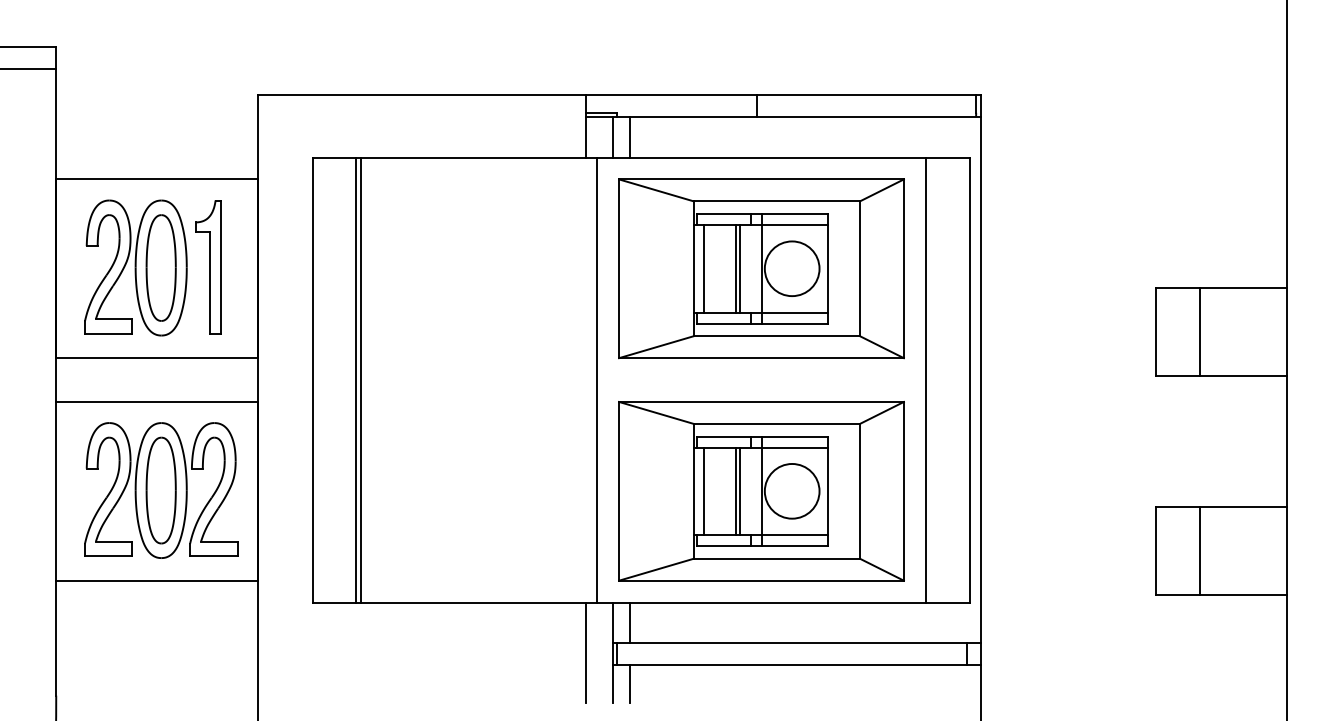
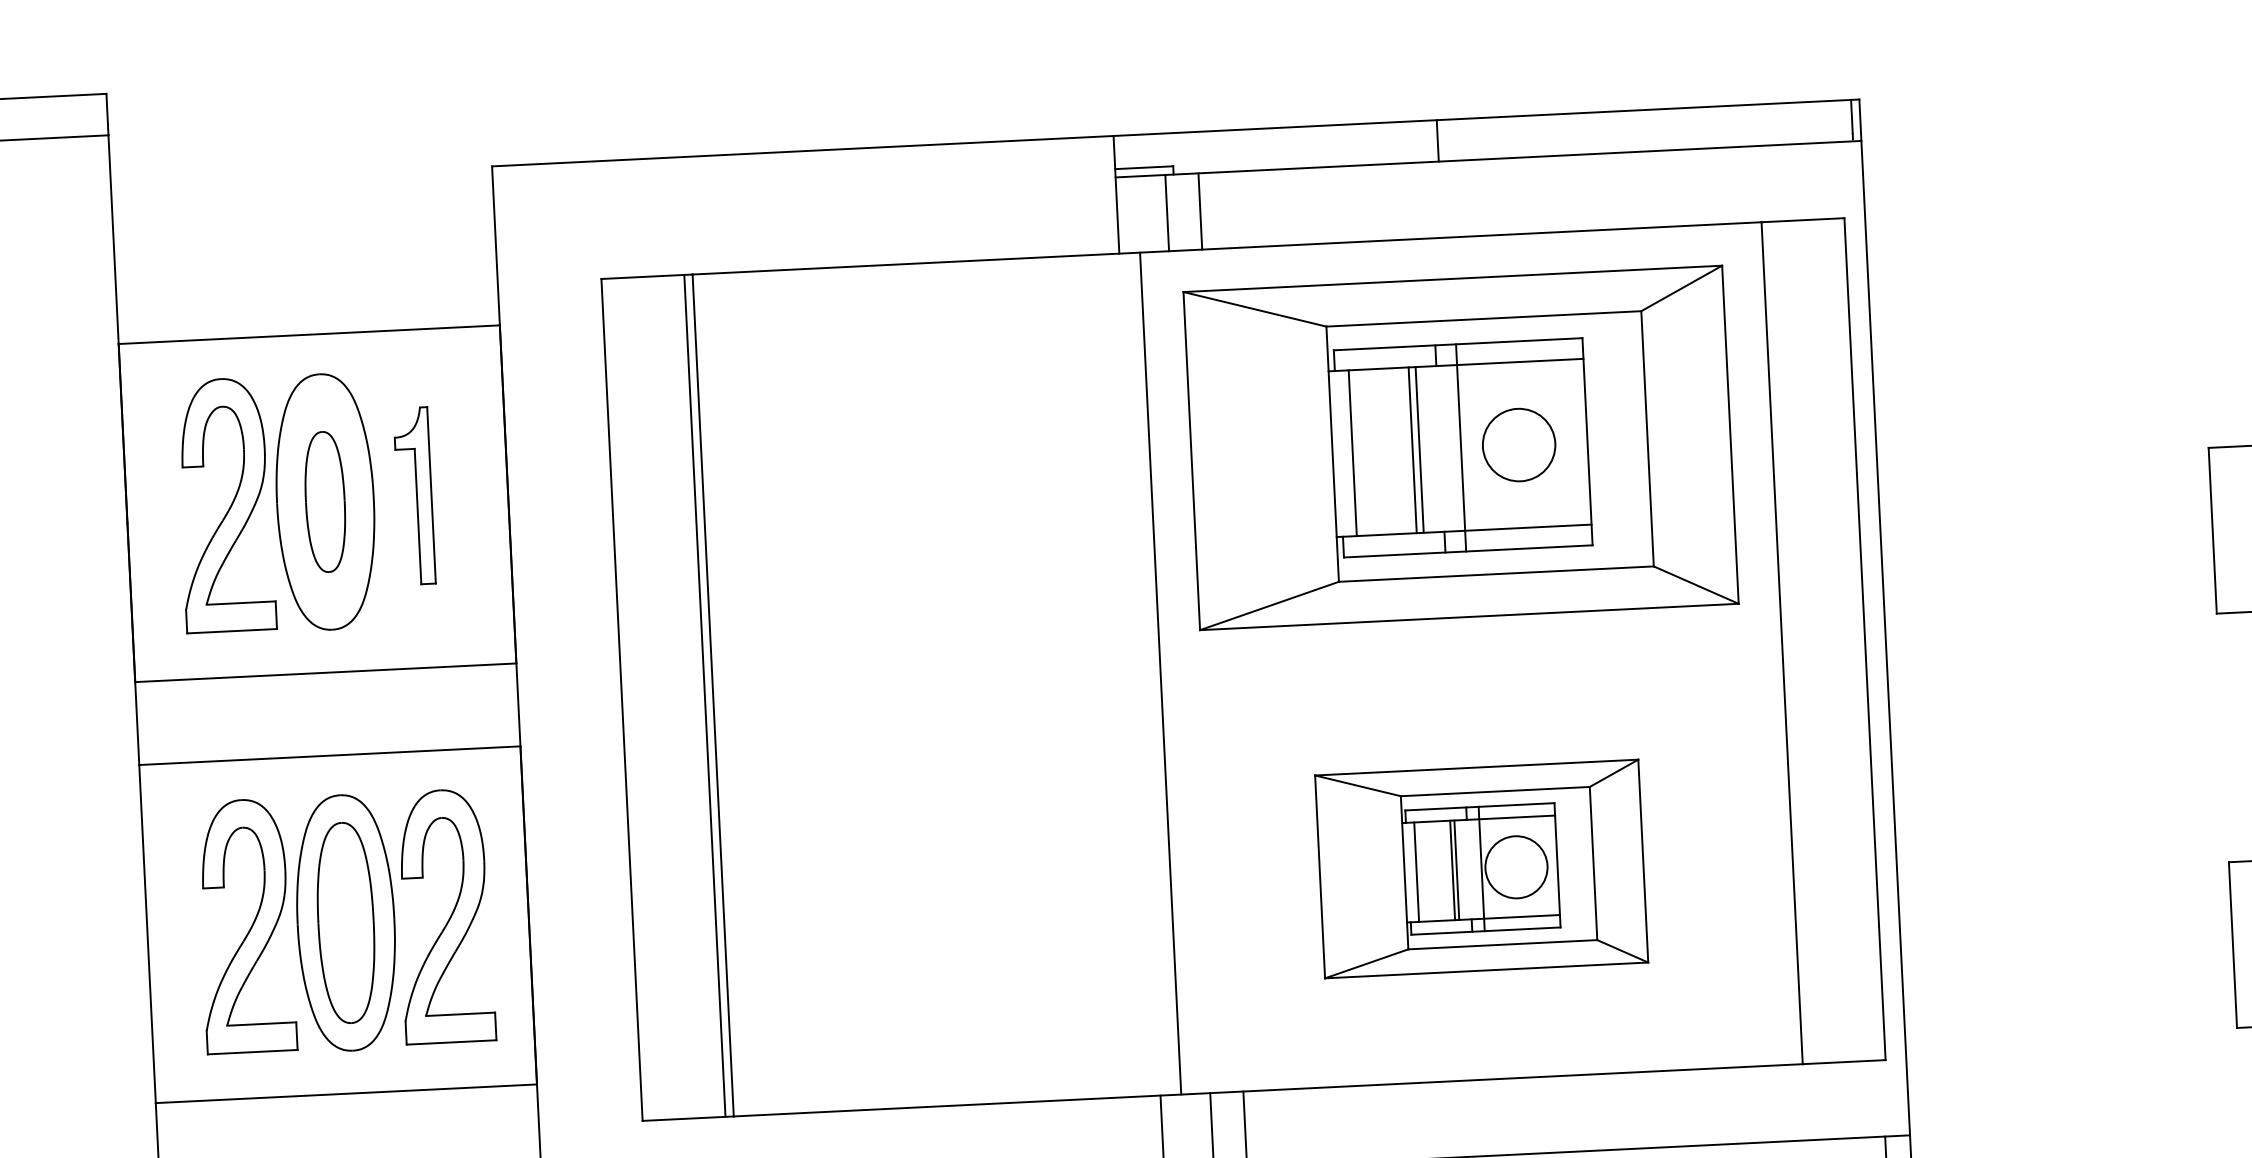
part: (160, 267) -> (324, 501), size x0.7
part: (208, 267) -> (414, 496), size x0.7
circle: (791, 268) -> (1517, 444), size x0.7
part: (761, 491) -> (1481, 869), size x0.6

